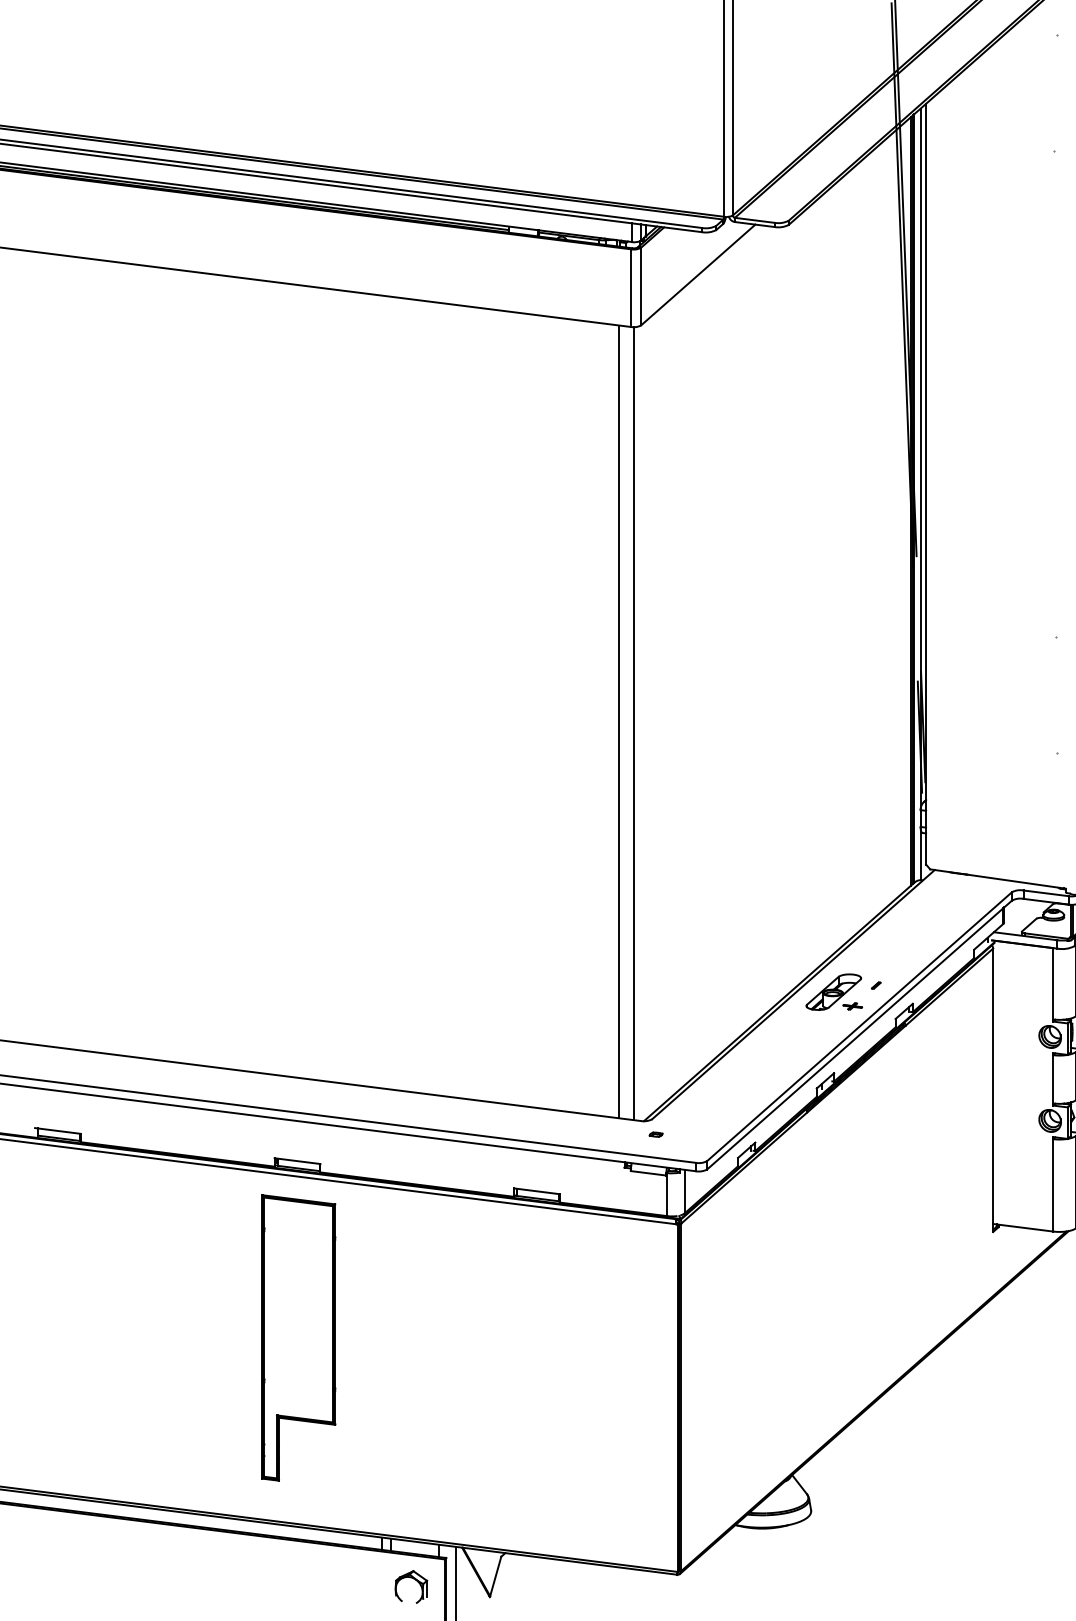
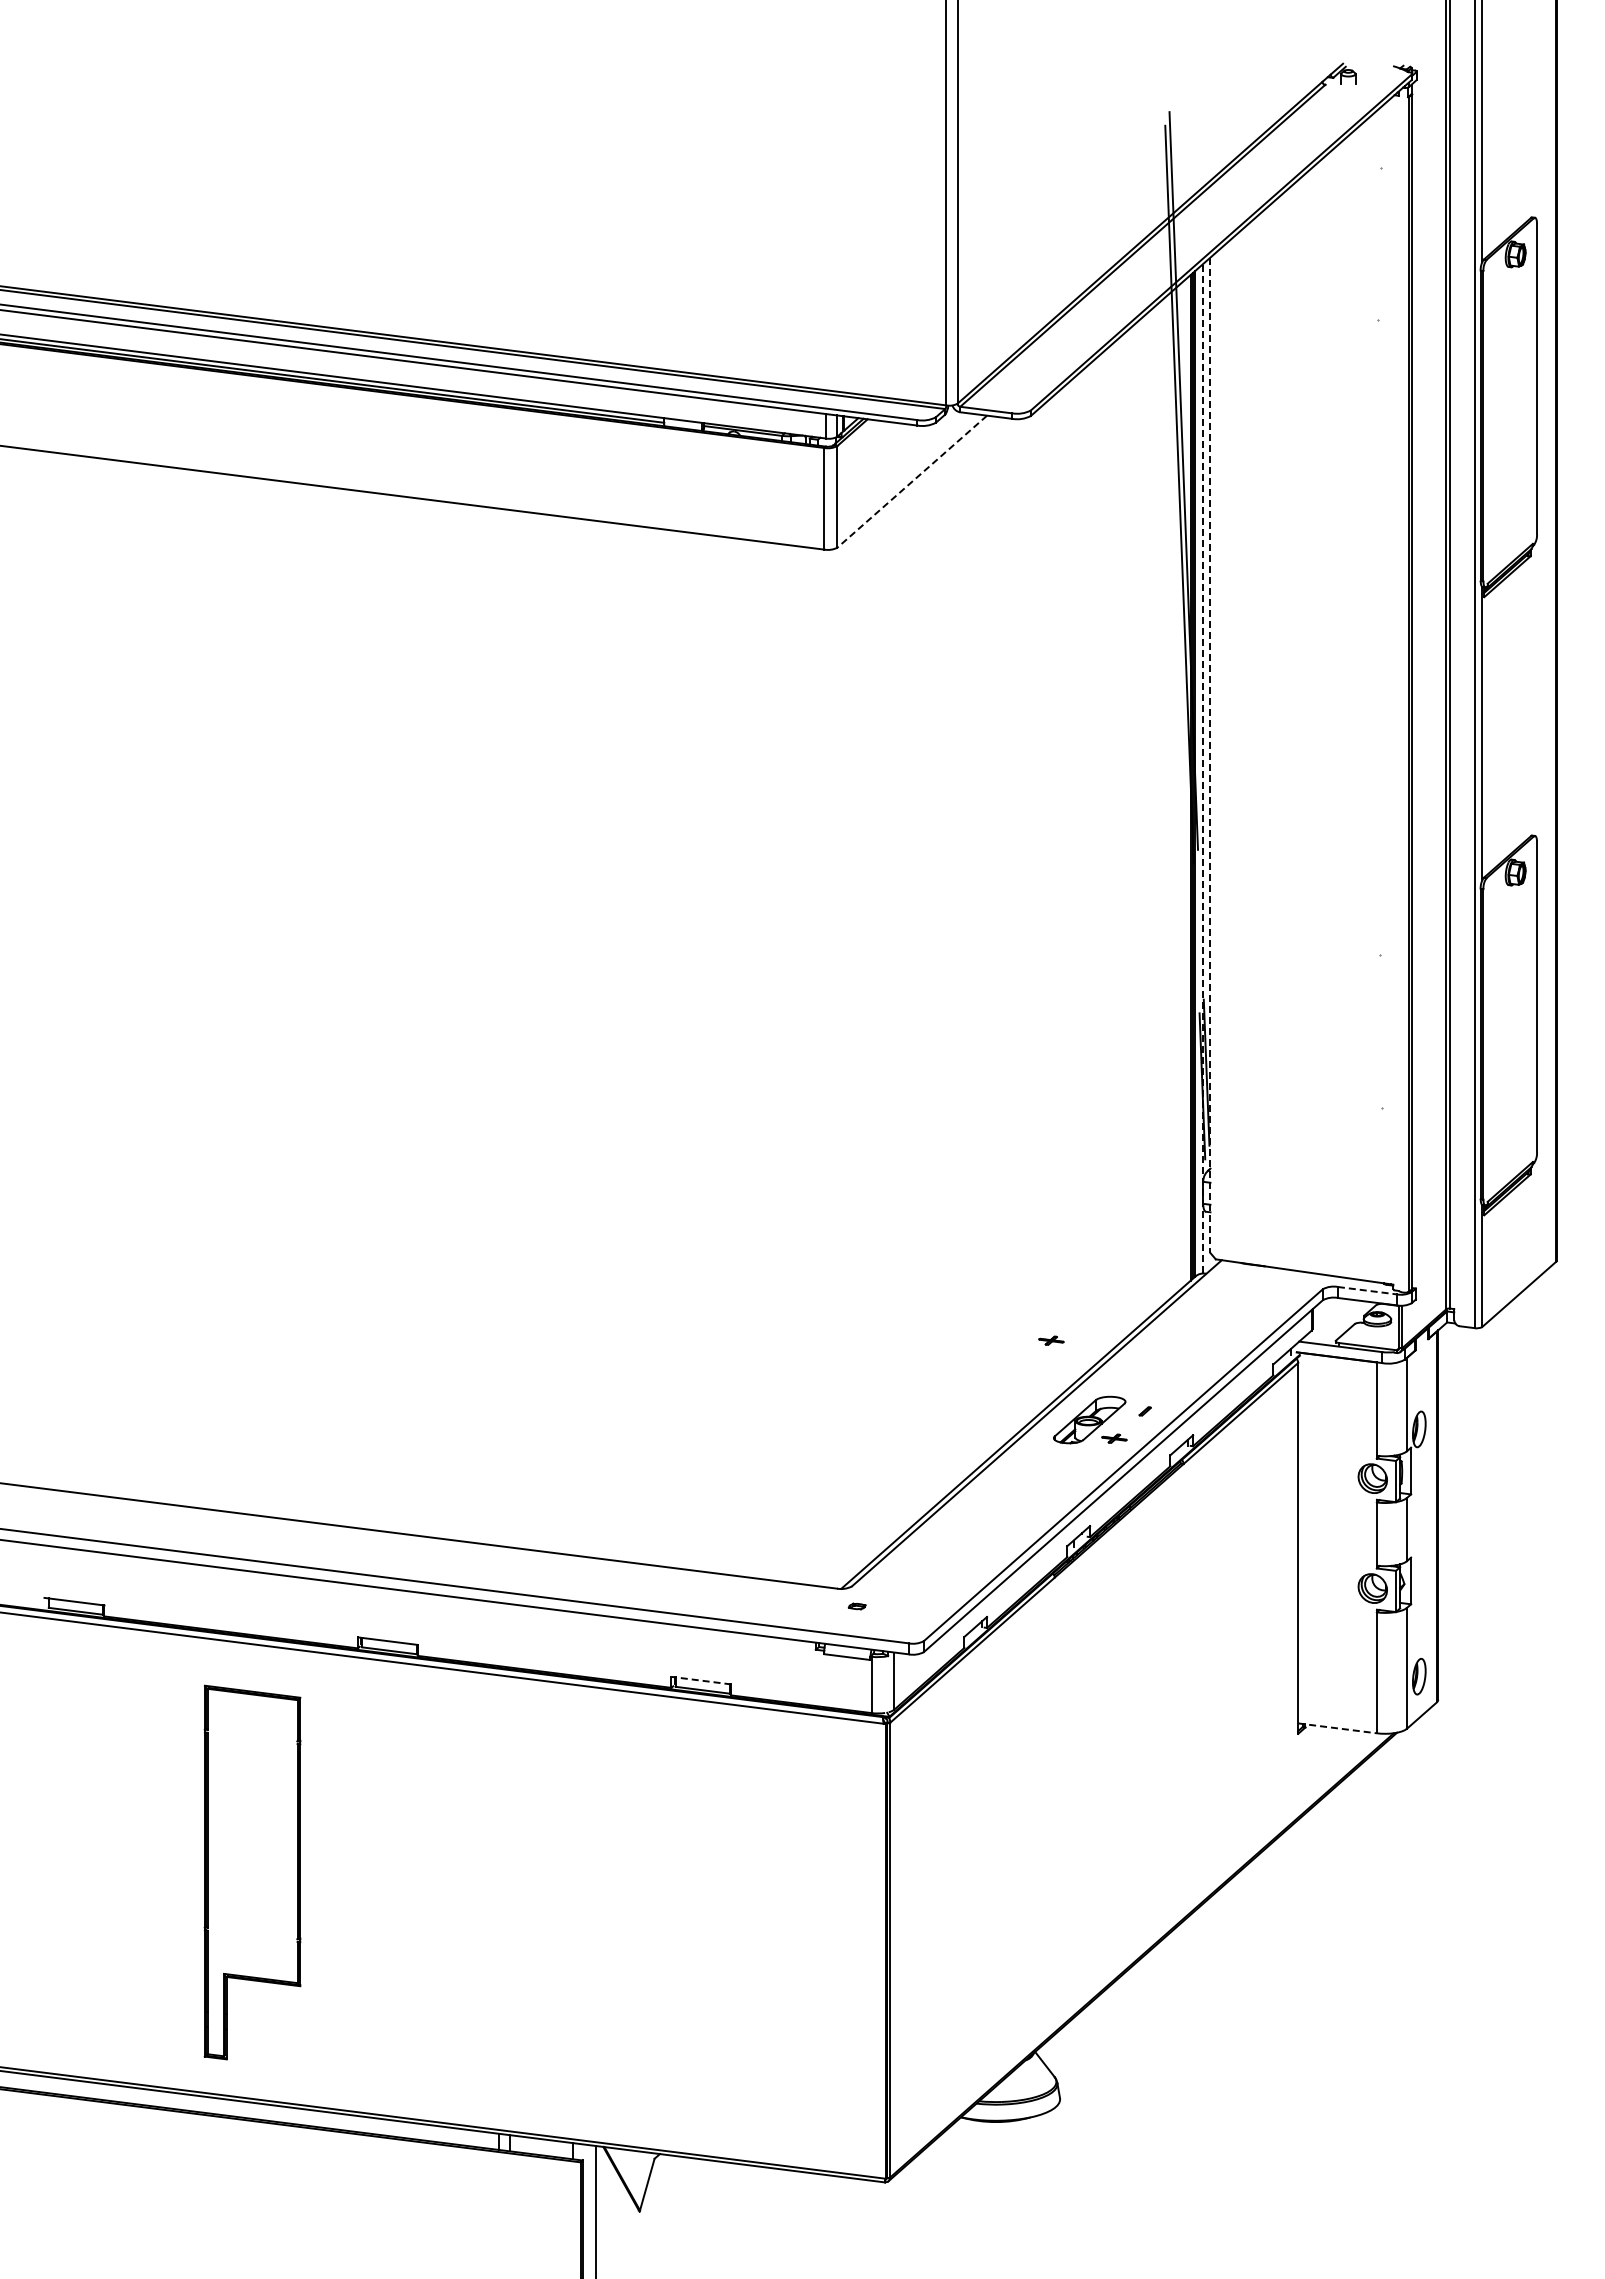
line: (698, 274) -> (912, 481), solid -> dashed
line: (926, 484) -> (1210, 755), solid -> dashed
line: (920, 494) -> (1203, 768), solid -> dashed
line: (619, 721) -> (809, 1066), removed
line: (633, 723) -> (827, 1068), removed
line: (1046, 893) -> (1367, 1290), solid -> dashed
part: (804, 931) -> (1051, 1340), added
line: (536, 1191) -> (700, 1680), solid -> dashed
line: (1023, 1227) -> (1337, 1728), solid -> dashed
part: (298, 1337) -> (252, 1872), moved
part: (416, 1580) -> (543, 2190), removed

